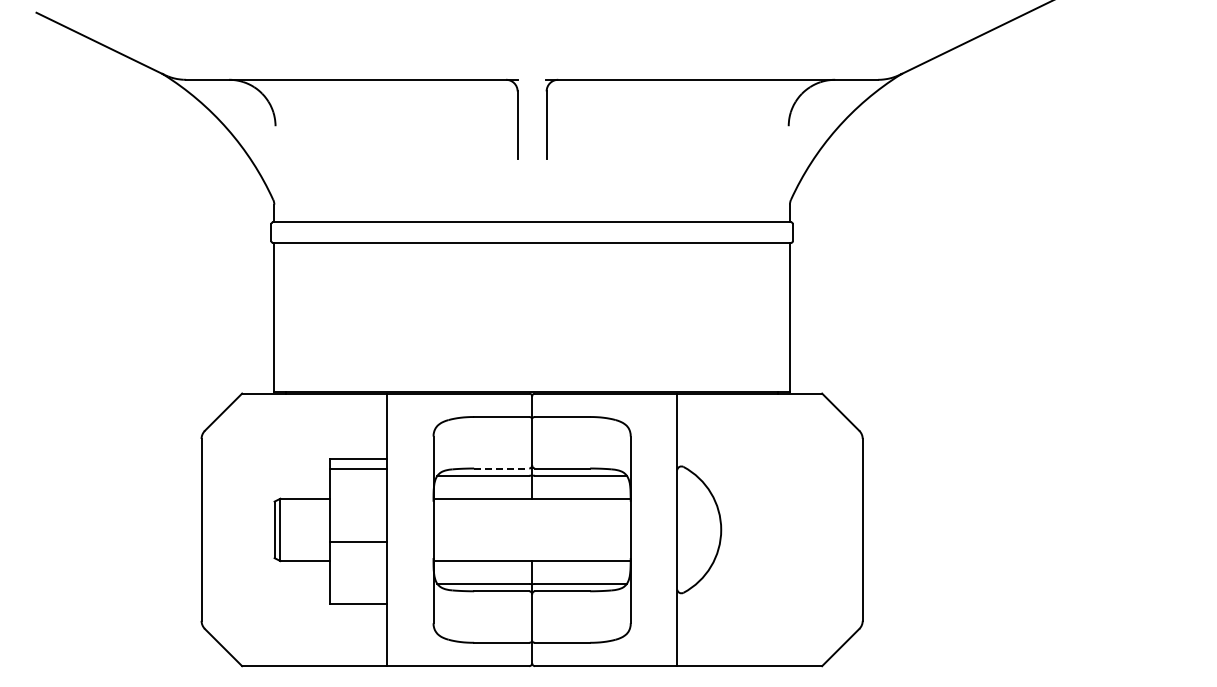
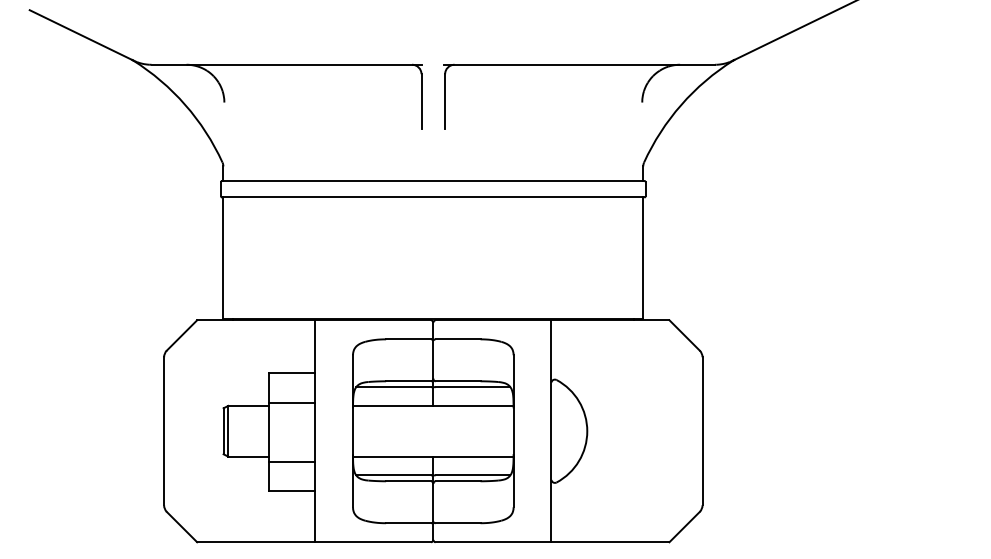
line: (358, 468) -> (291, 402), moved
line: (501, 468) -> (408, 381), dashed -> solid
line: (358, 542) -> (291, 461), moved

